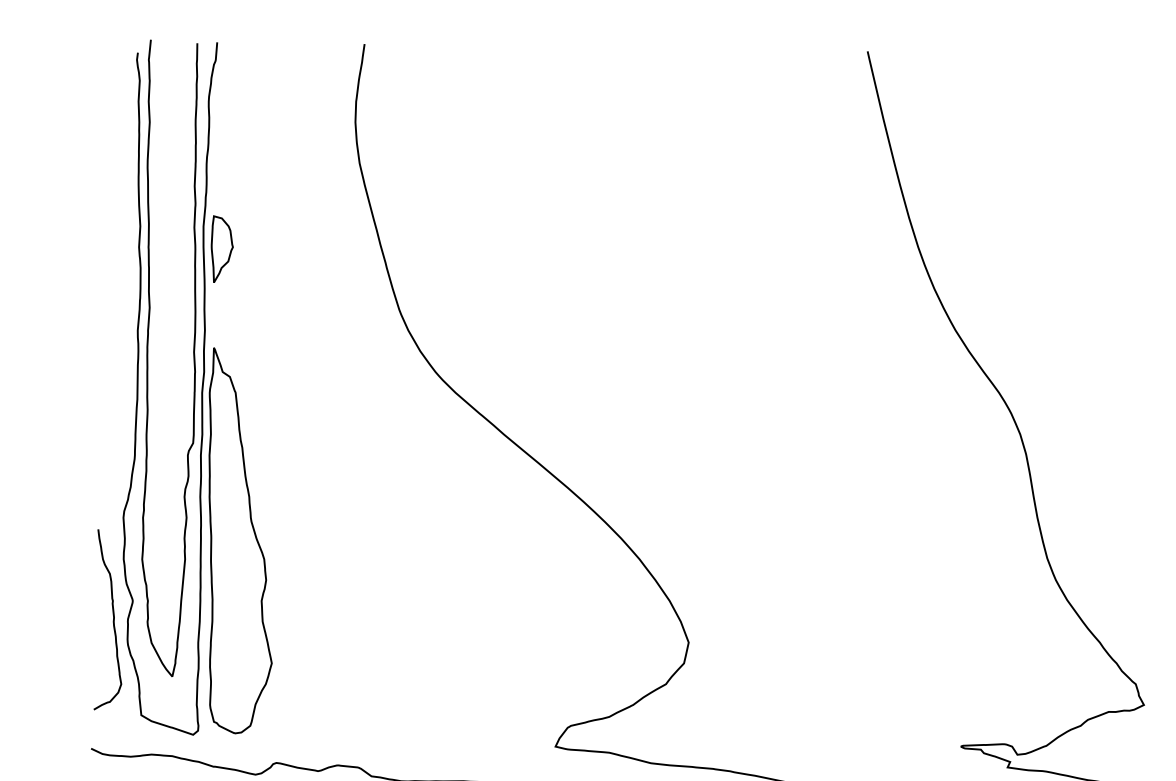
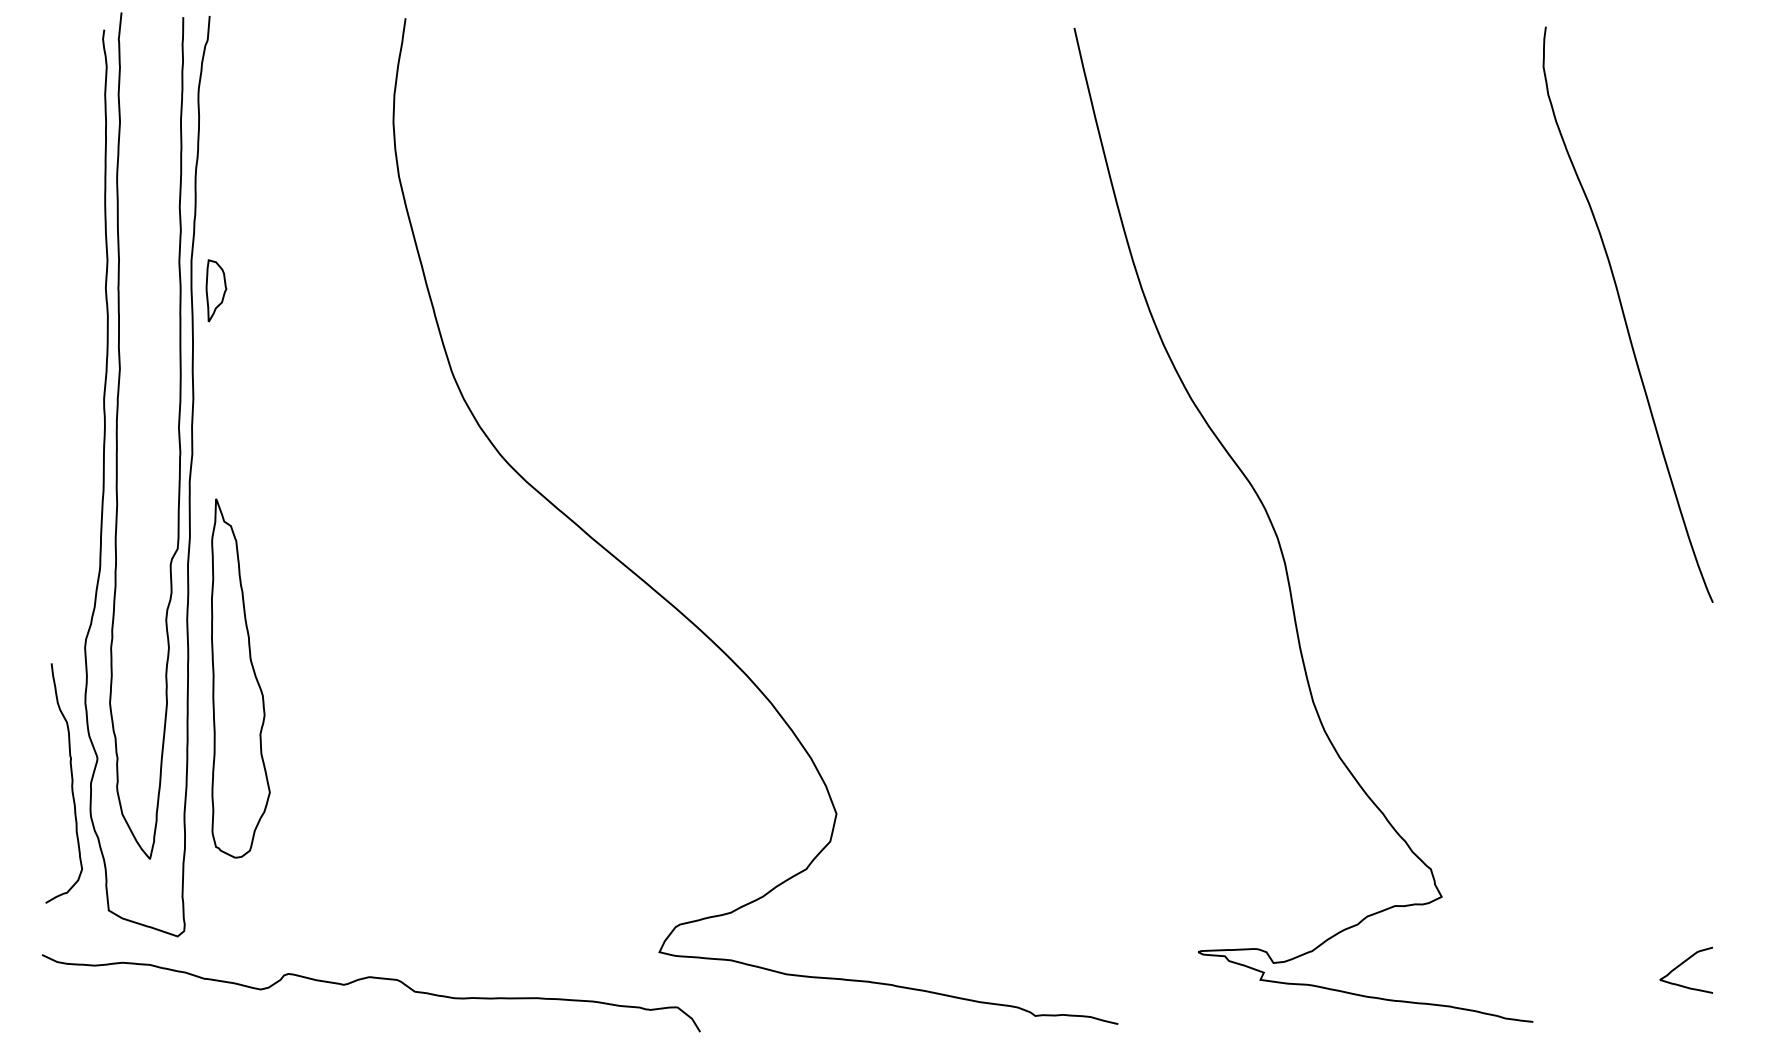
part: (222, 248) -> (216, 290), size x0.7
part: (240, 540) -> (240, 678), size x0.7

